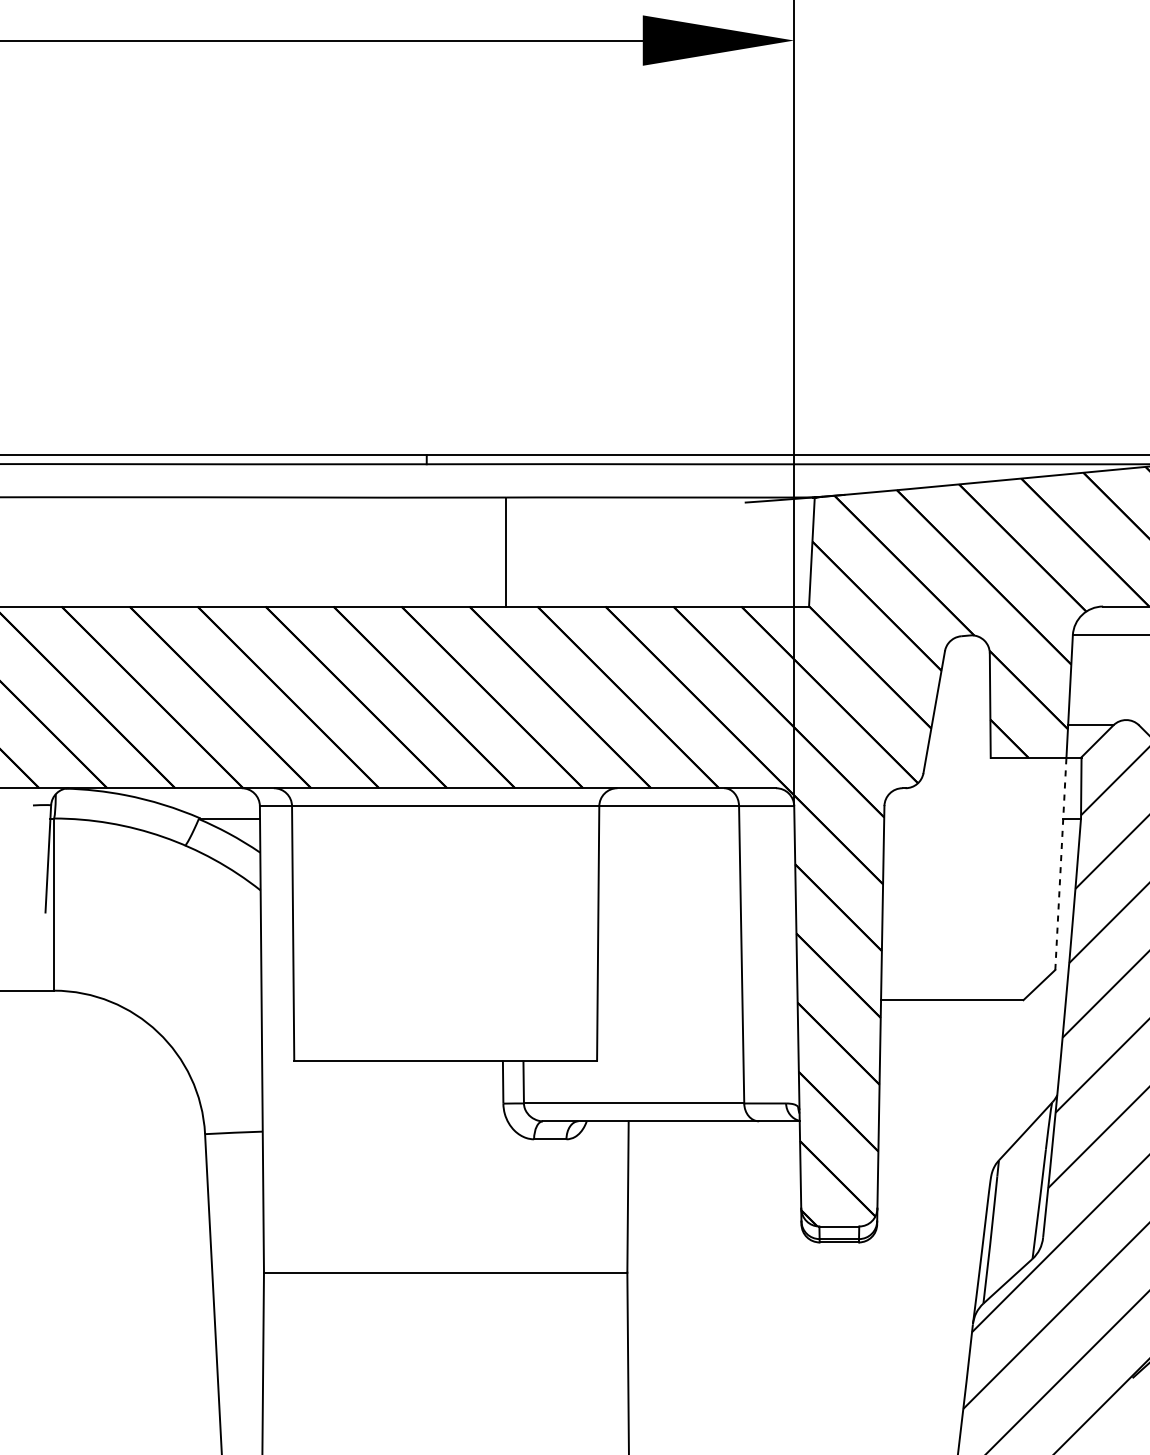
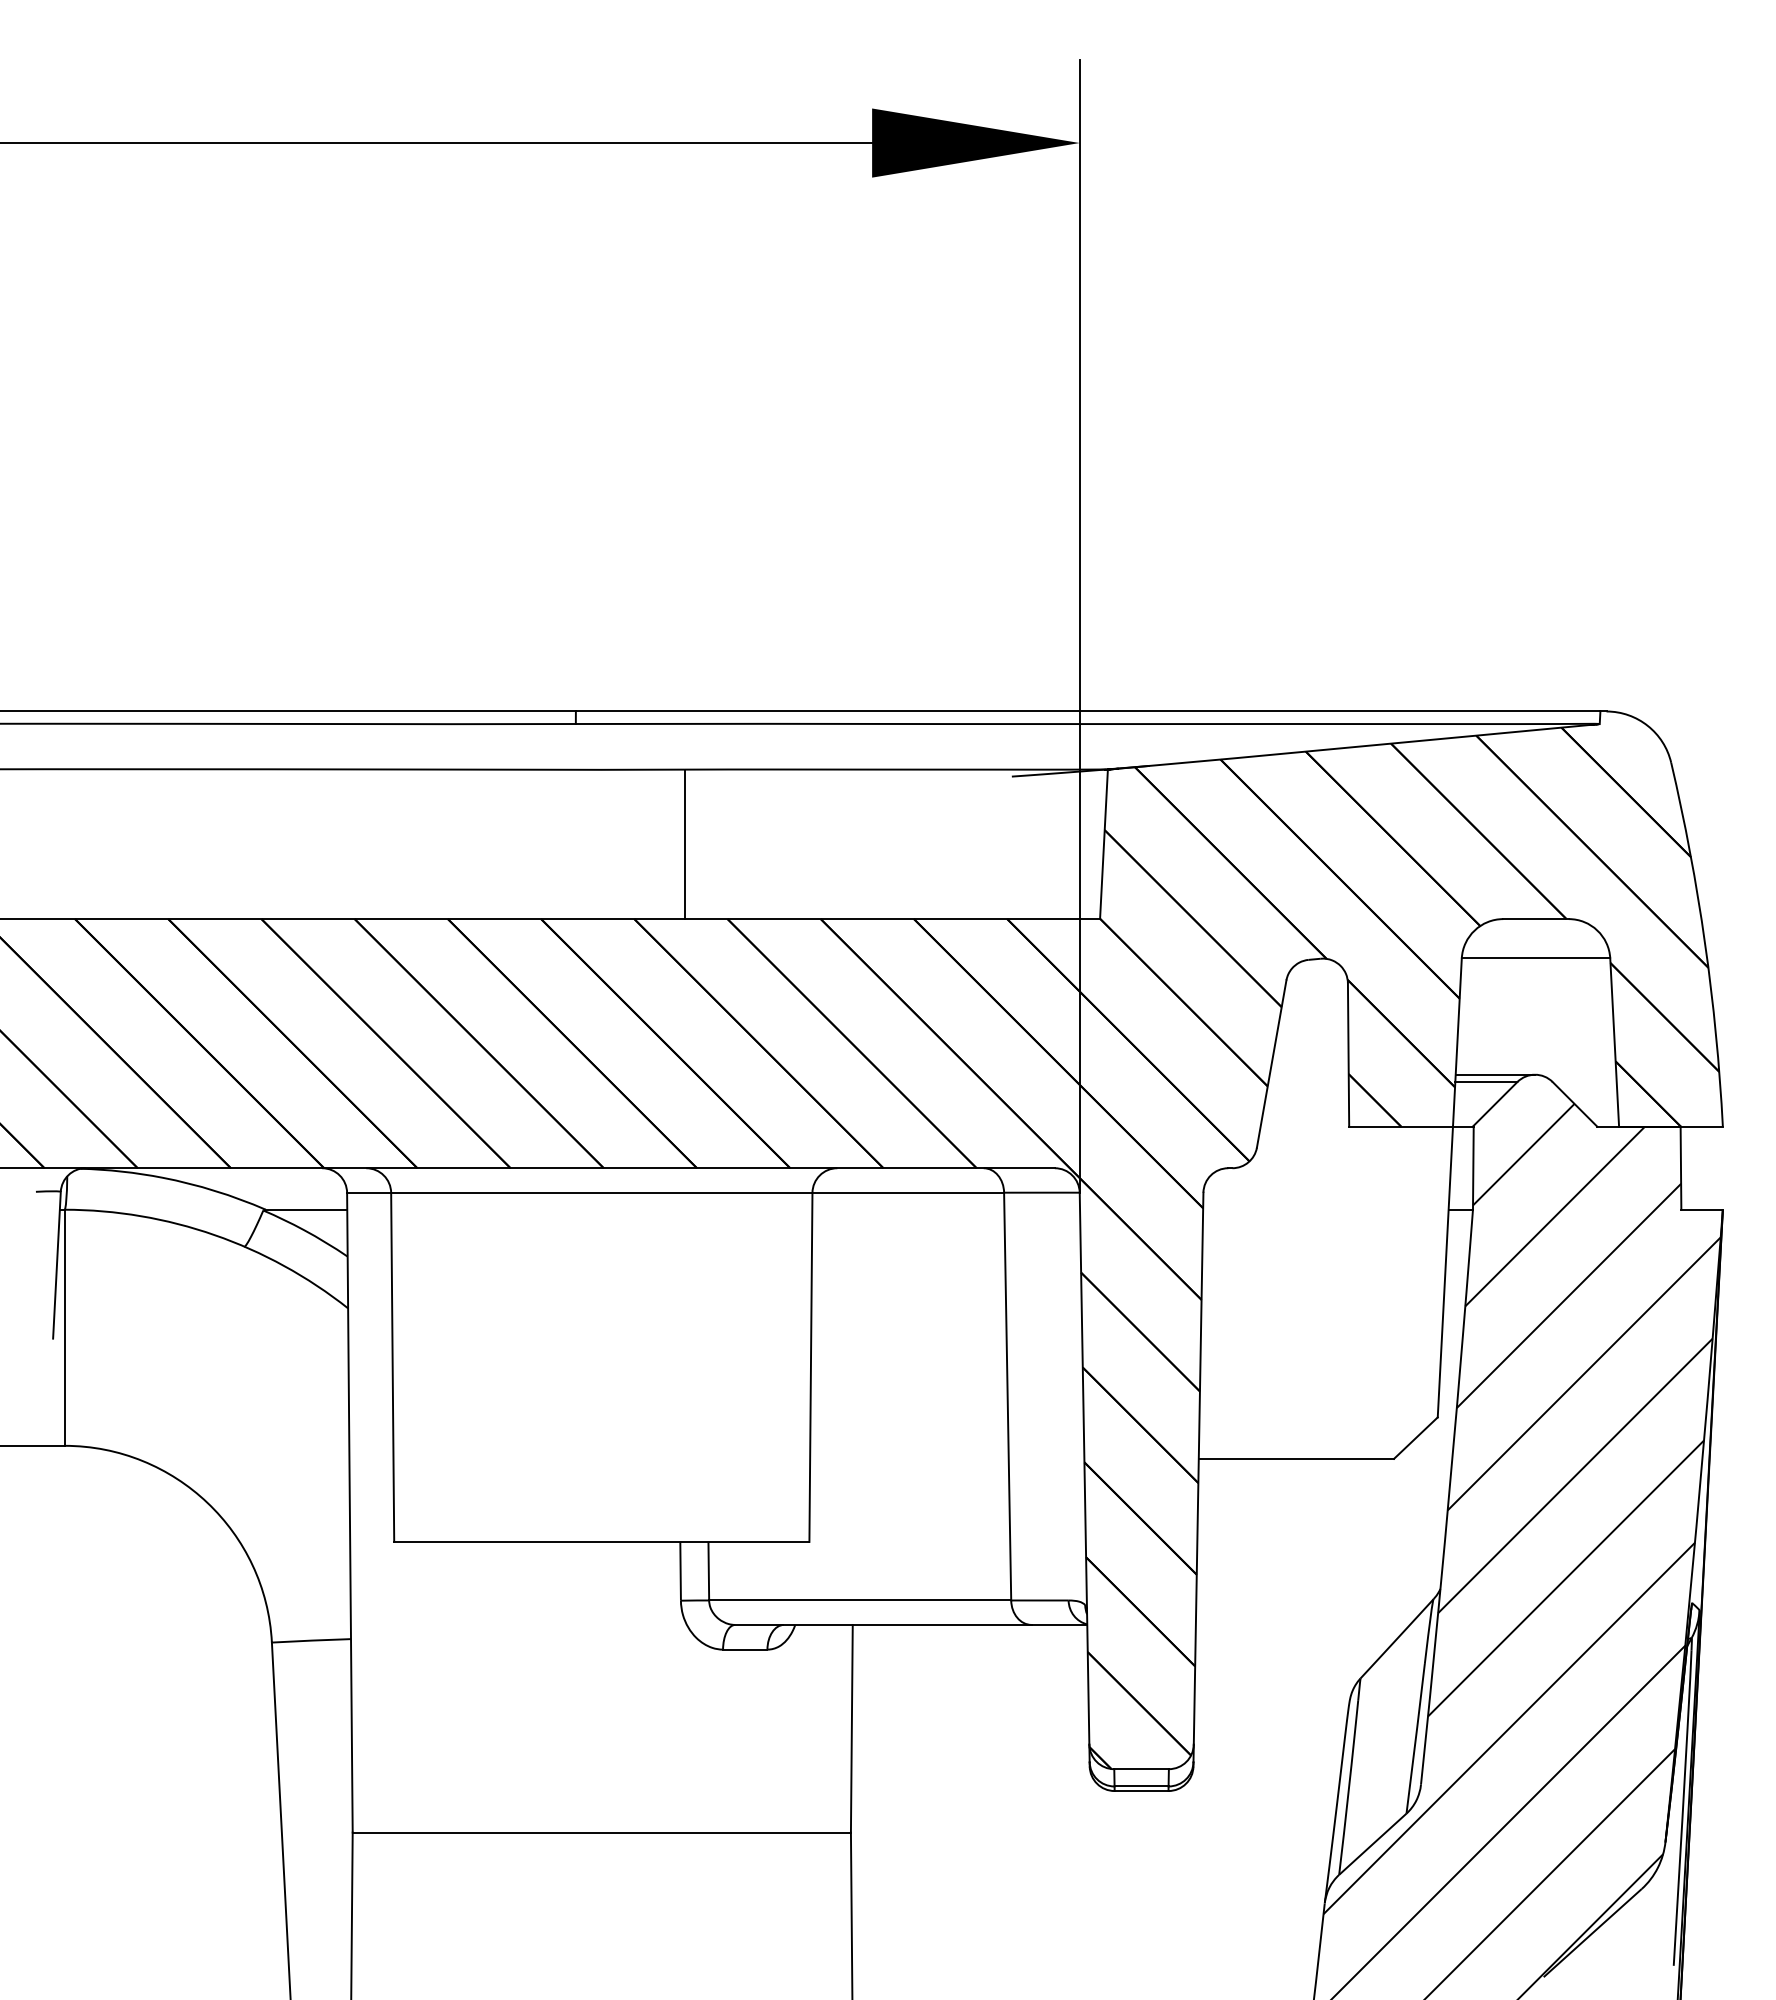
line: (1097, 719) -> (1495, 1074), added
line: (1060, 864) -> (1445, 1272), dashed -> solid

